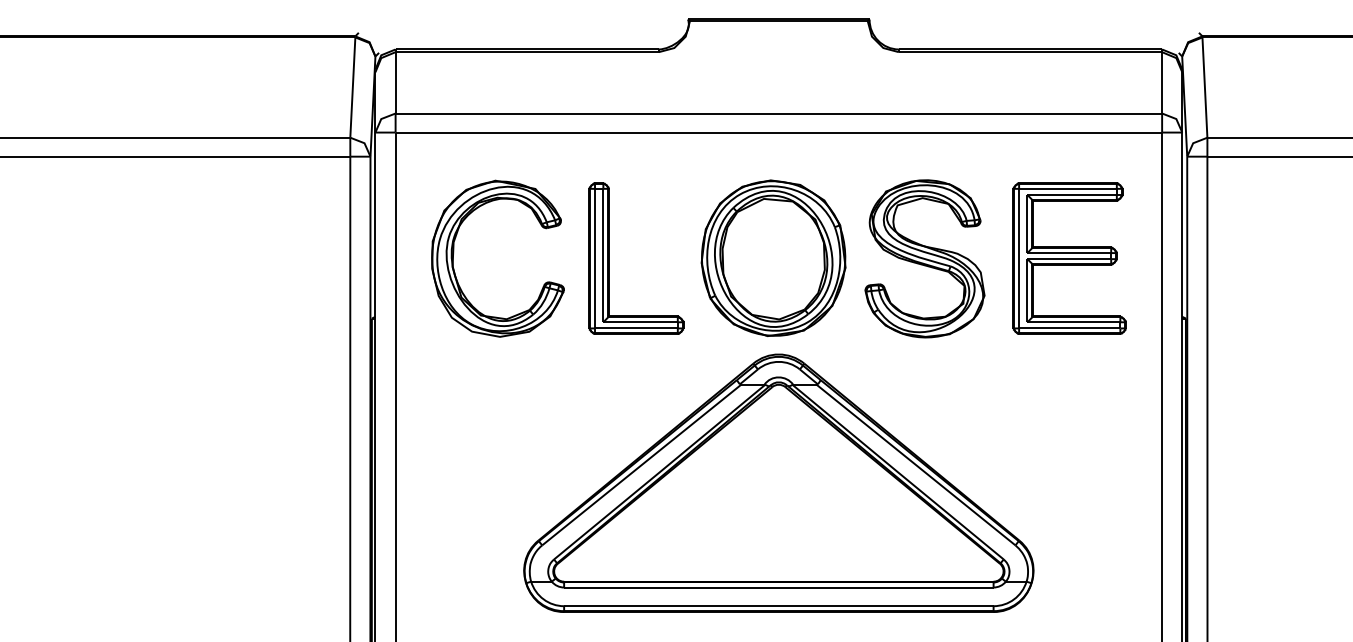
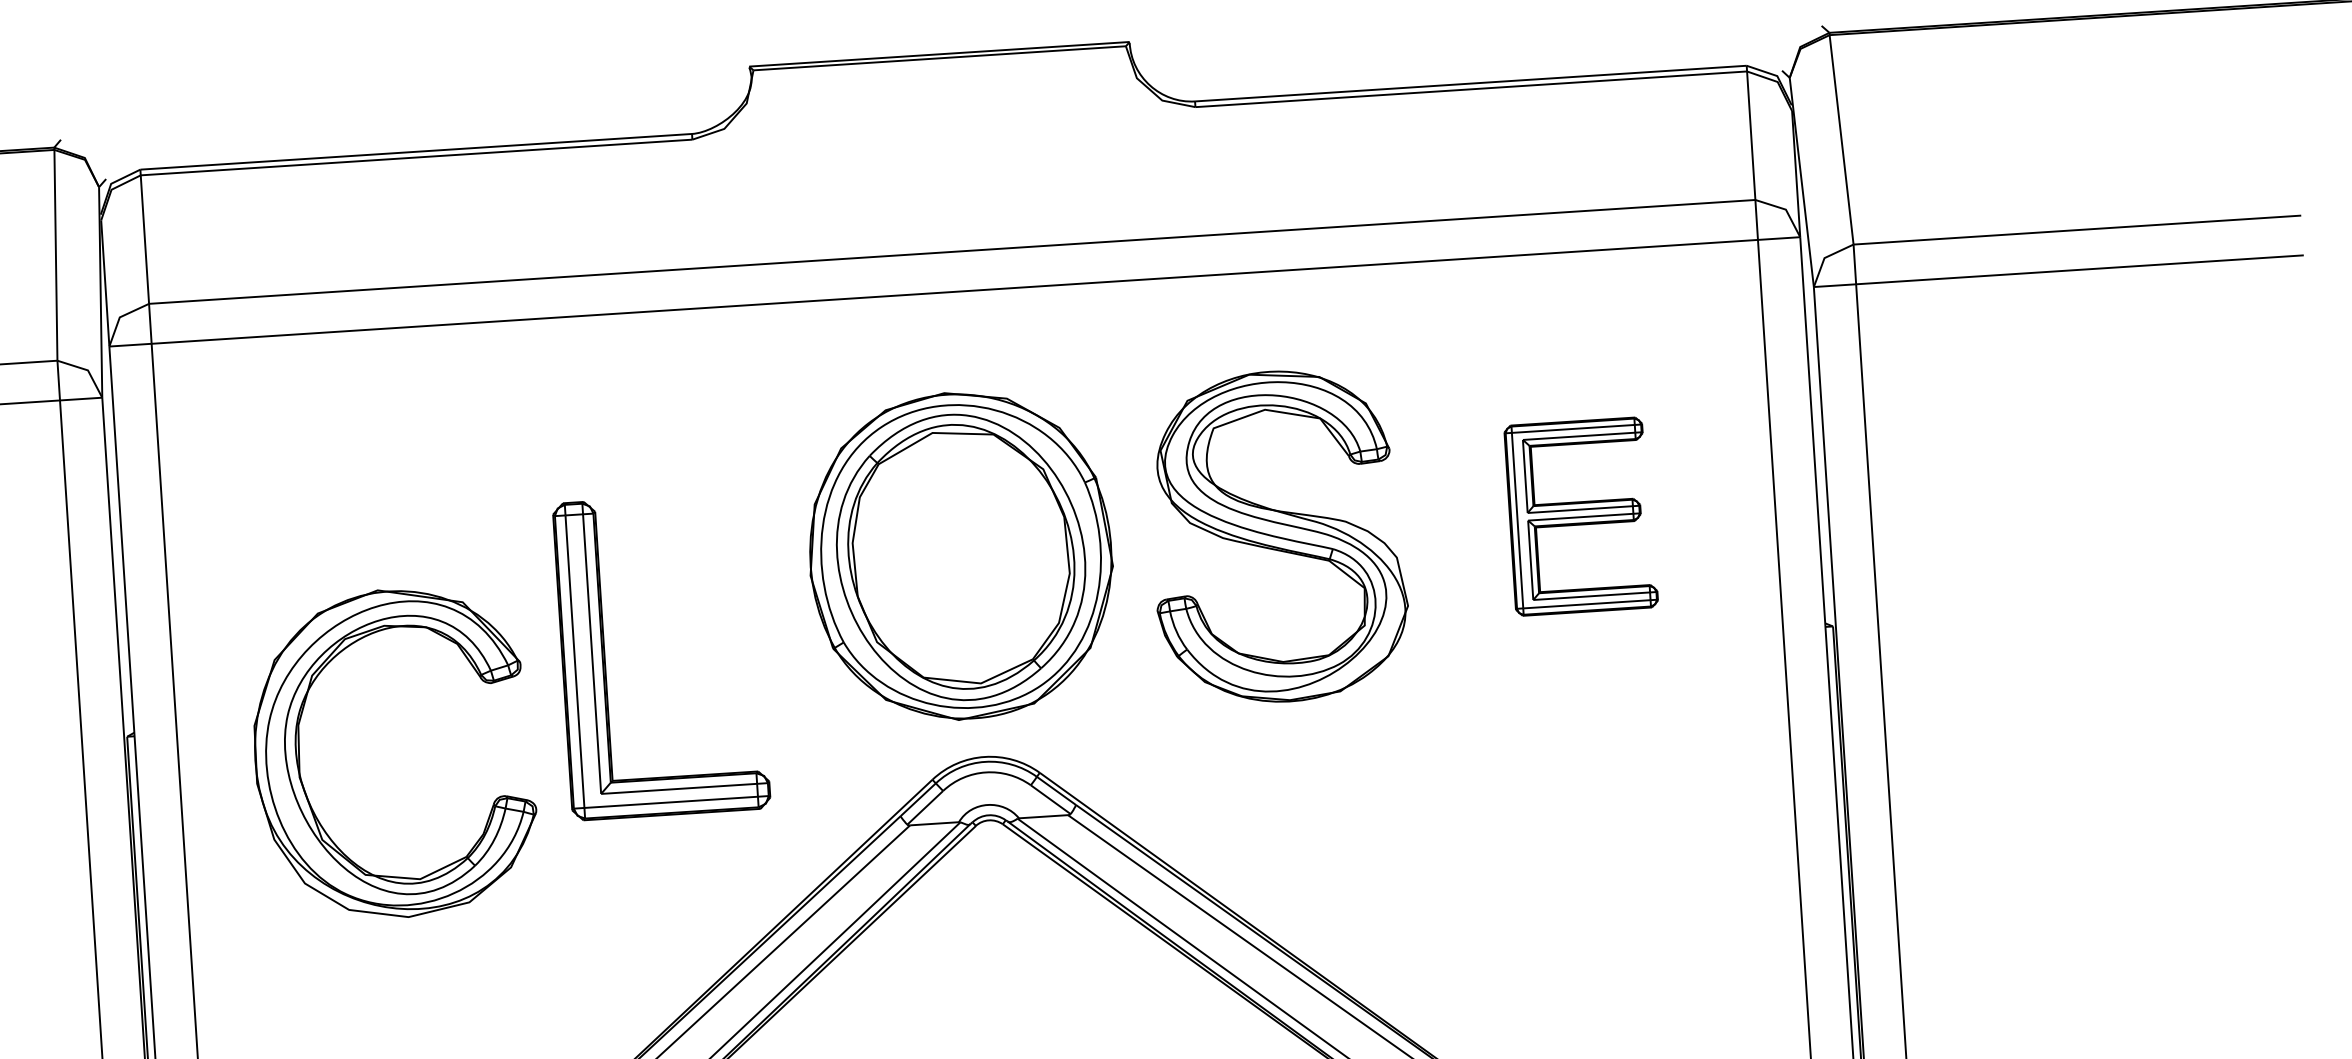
part: (454, 252) -> (301, 746), moved
part: (609, 258) -> (605, 659), moved
part: (1069, 258) -> (1580, 516), size x0.6

